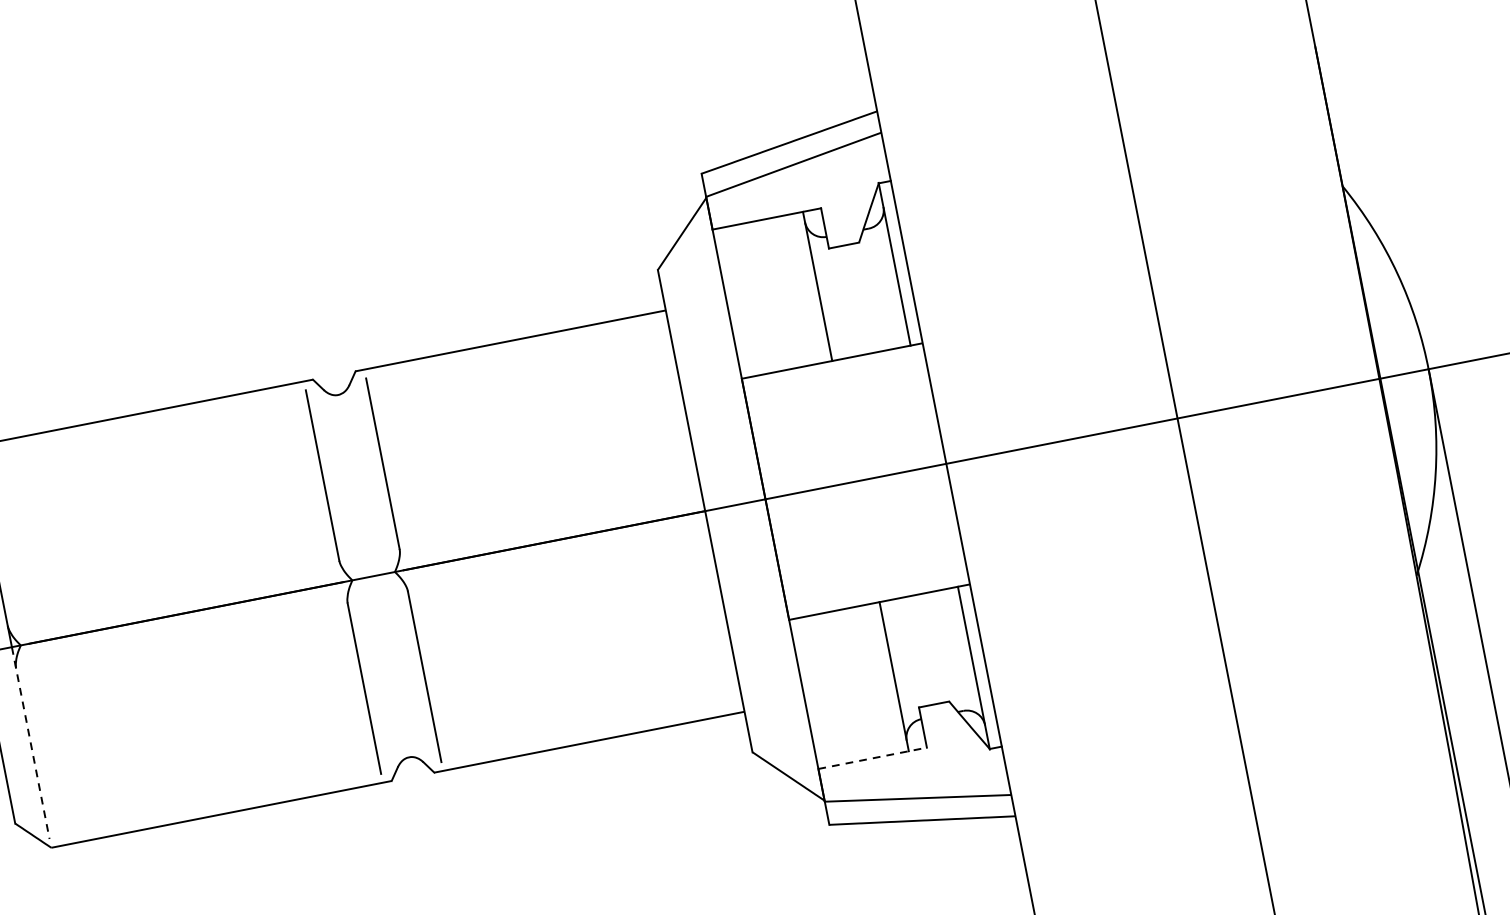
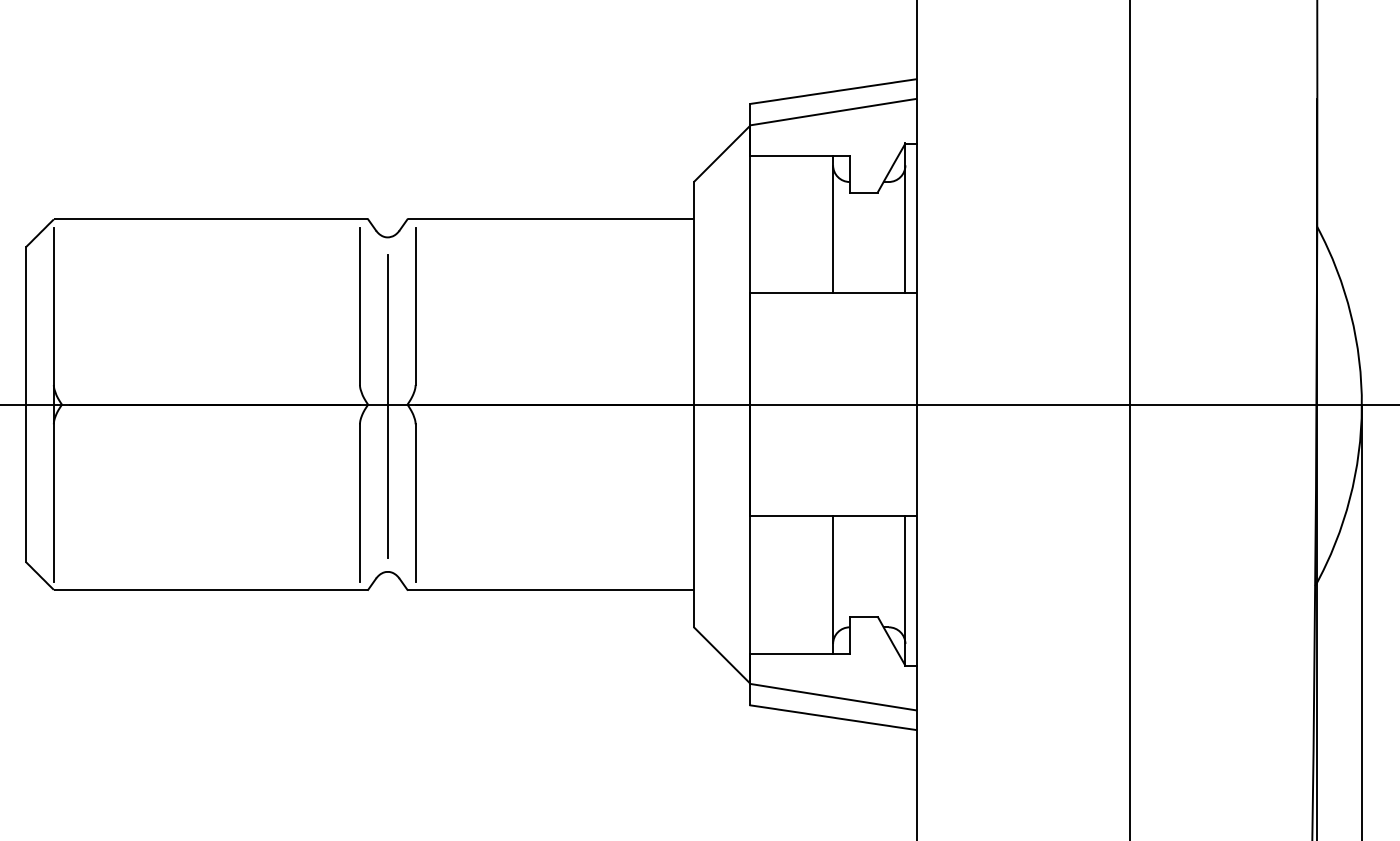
line: (373, 577) -> (387, 405), added
line: (30, 743) -> (53, 493), dashed -> solid
line: (873, 757) -> (800, 653), dashed -> solid

